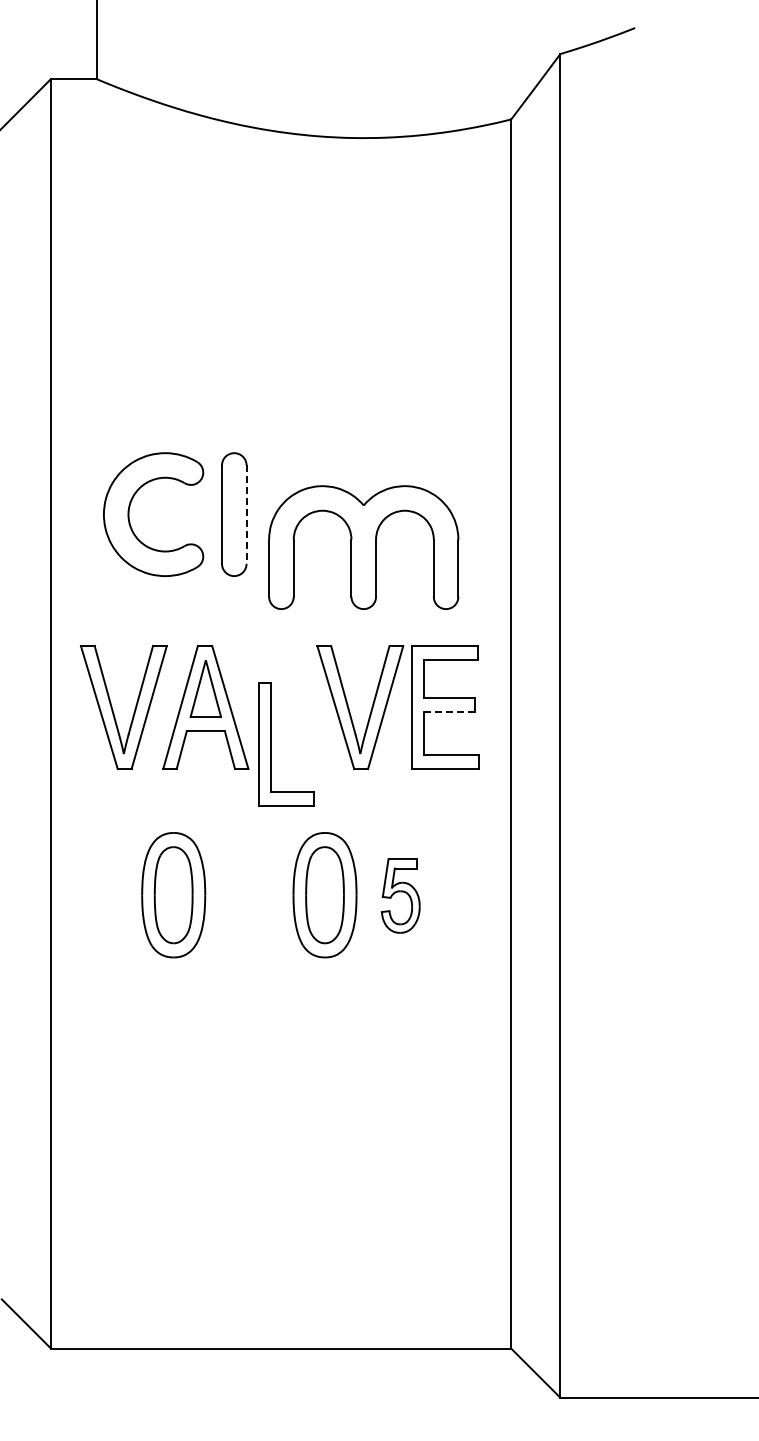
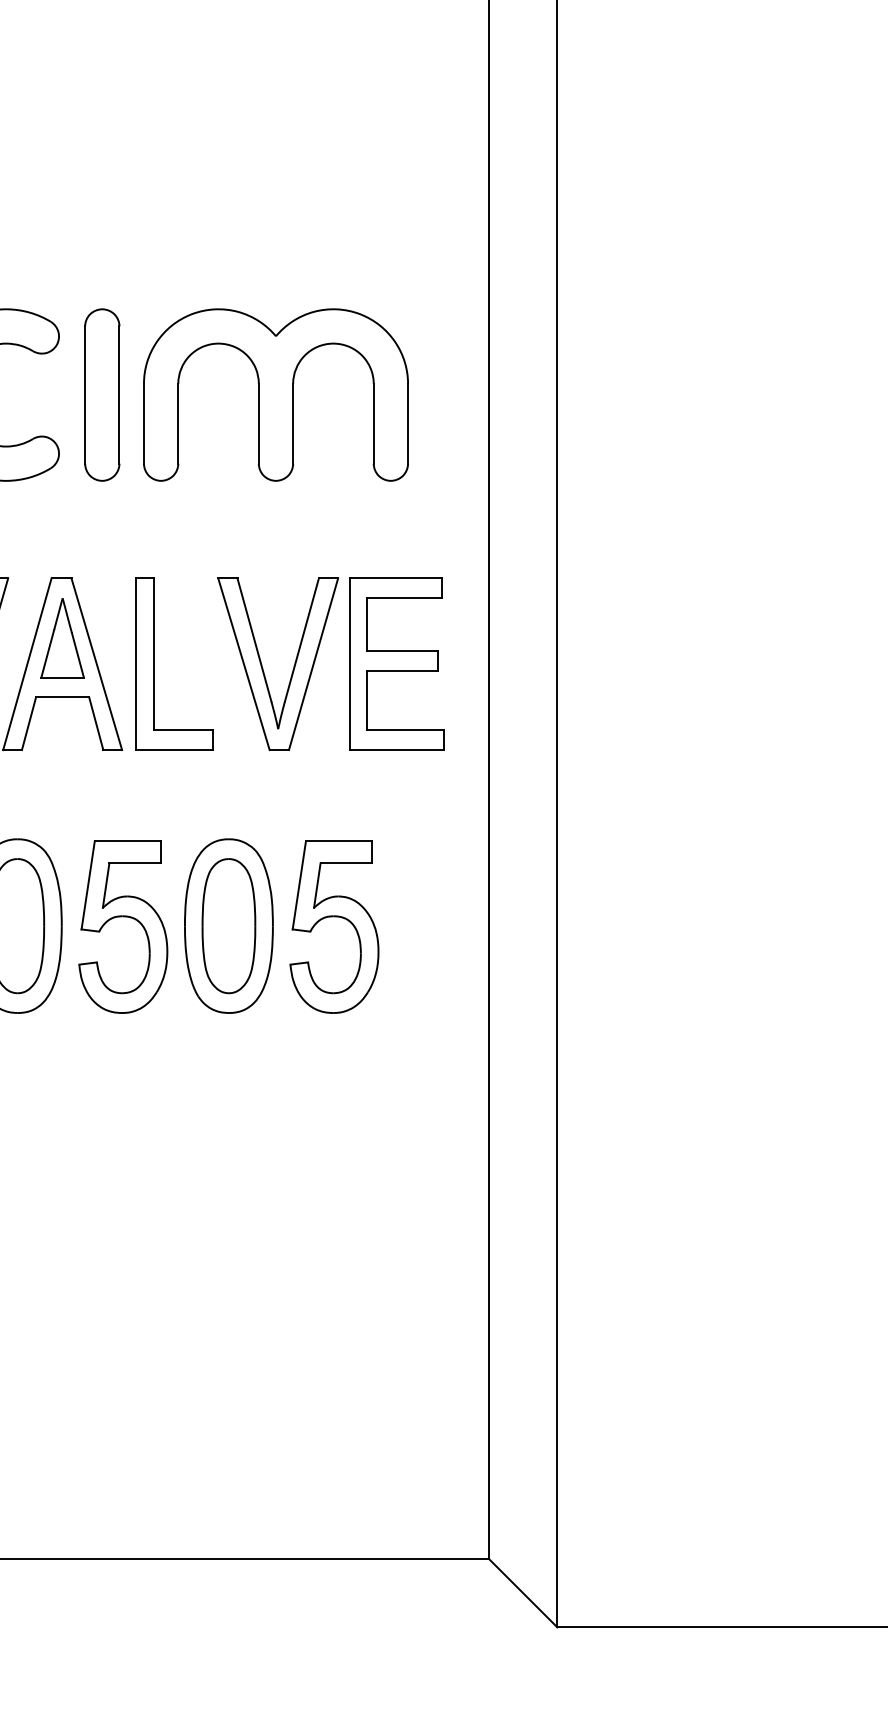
line: (246, 515) -> (119, 396), dashed -> solid
part: (363, 547) -> (275, 394), moved
line: (449, 712) -> (402, 671), dashed -> solid
part: (271, 744) -> (154, 664), moved
part: (247, 889) -> (120, 918), added
part: (400, 895) -> (334, 926), size x1.67

